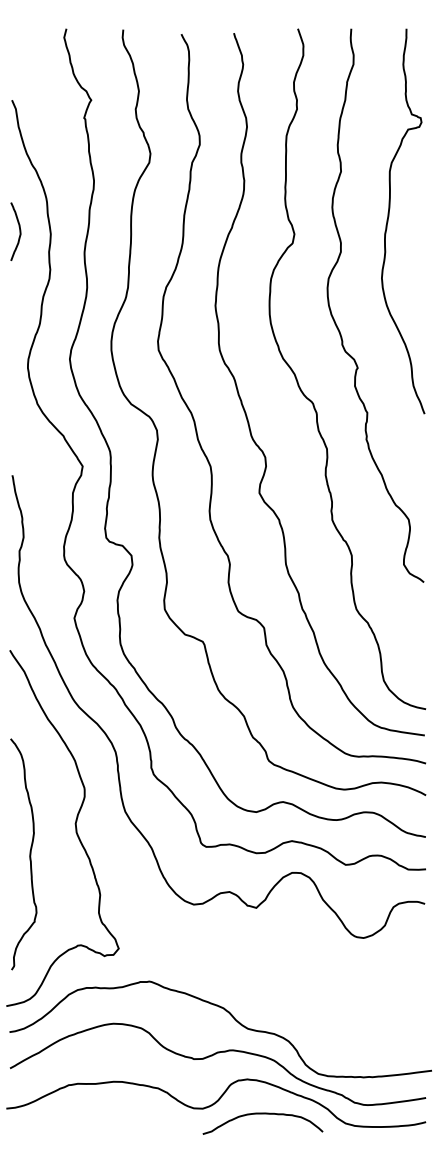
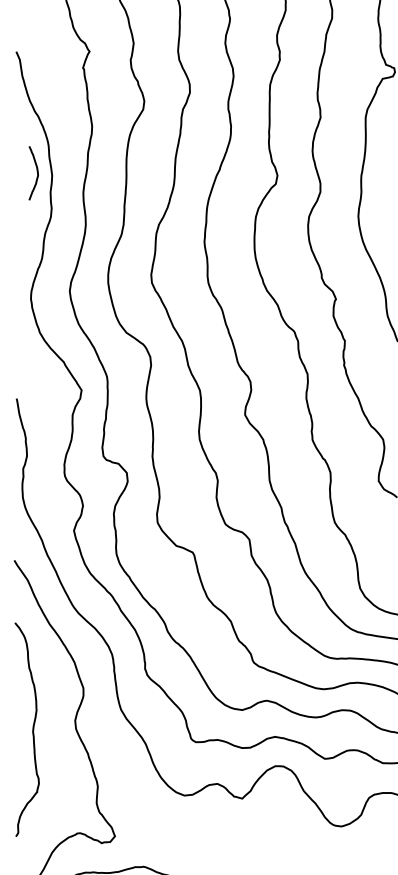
curve: (19, 231) -> (37, 173), moved
curve: (29, 854) -> (32, 729), moved

